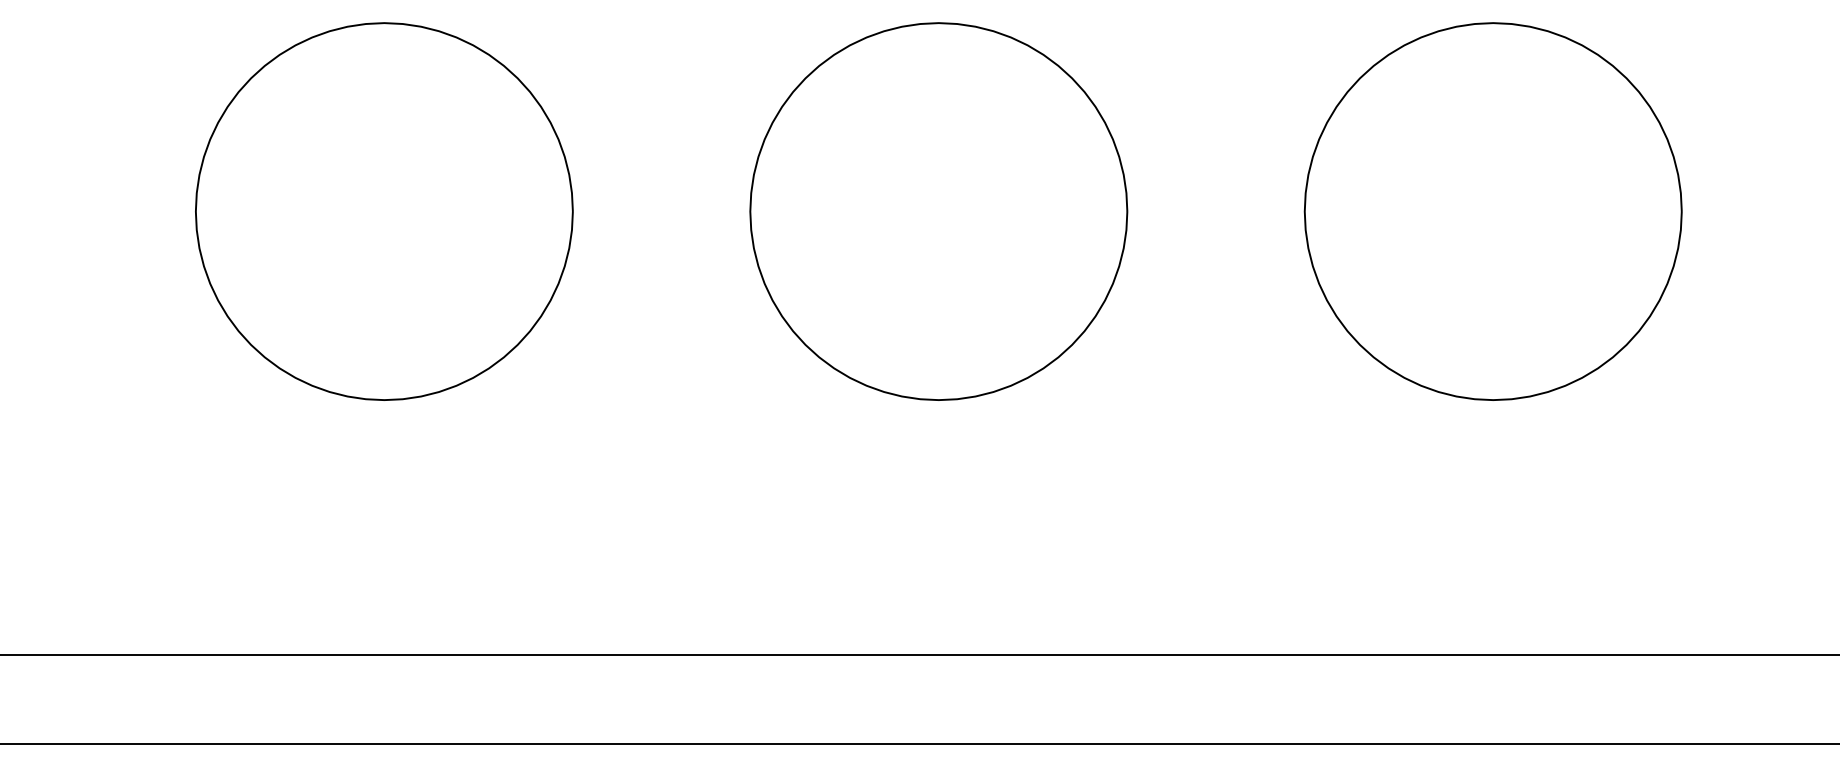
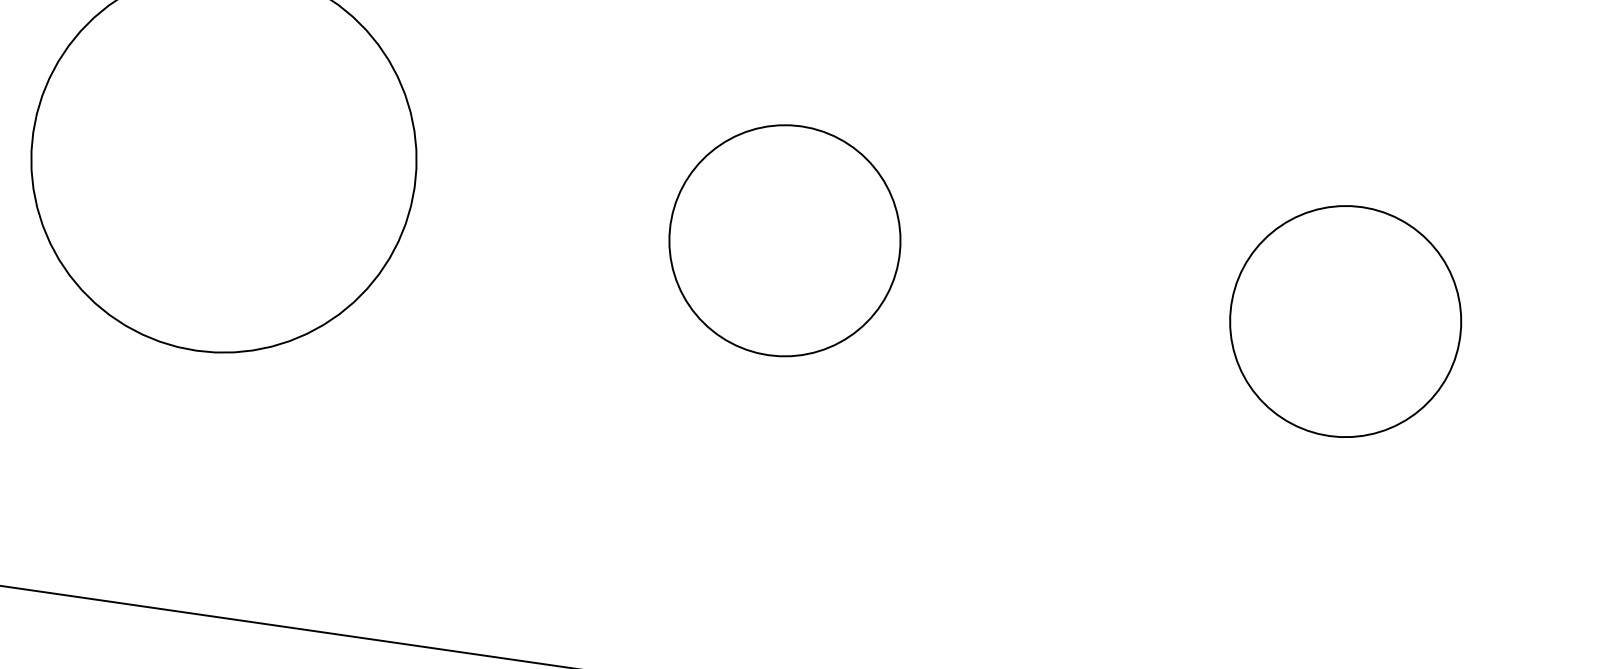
part: (938, 211) -> (784, 240), size x0.6
part: (1492, 211) -> (1345, 321), size x0.6

